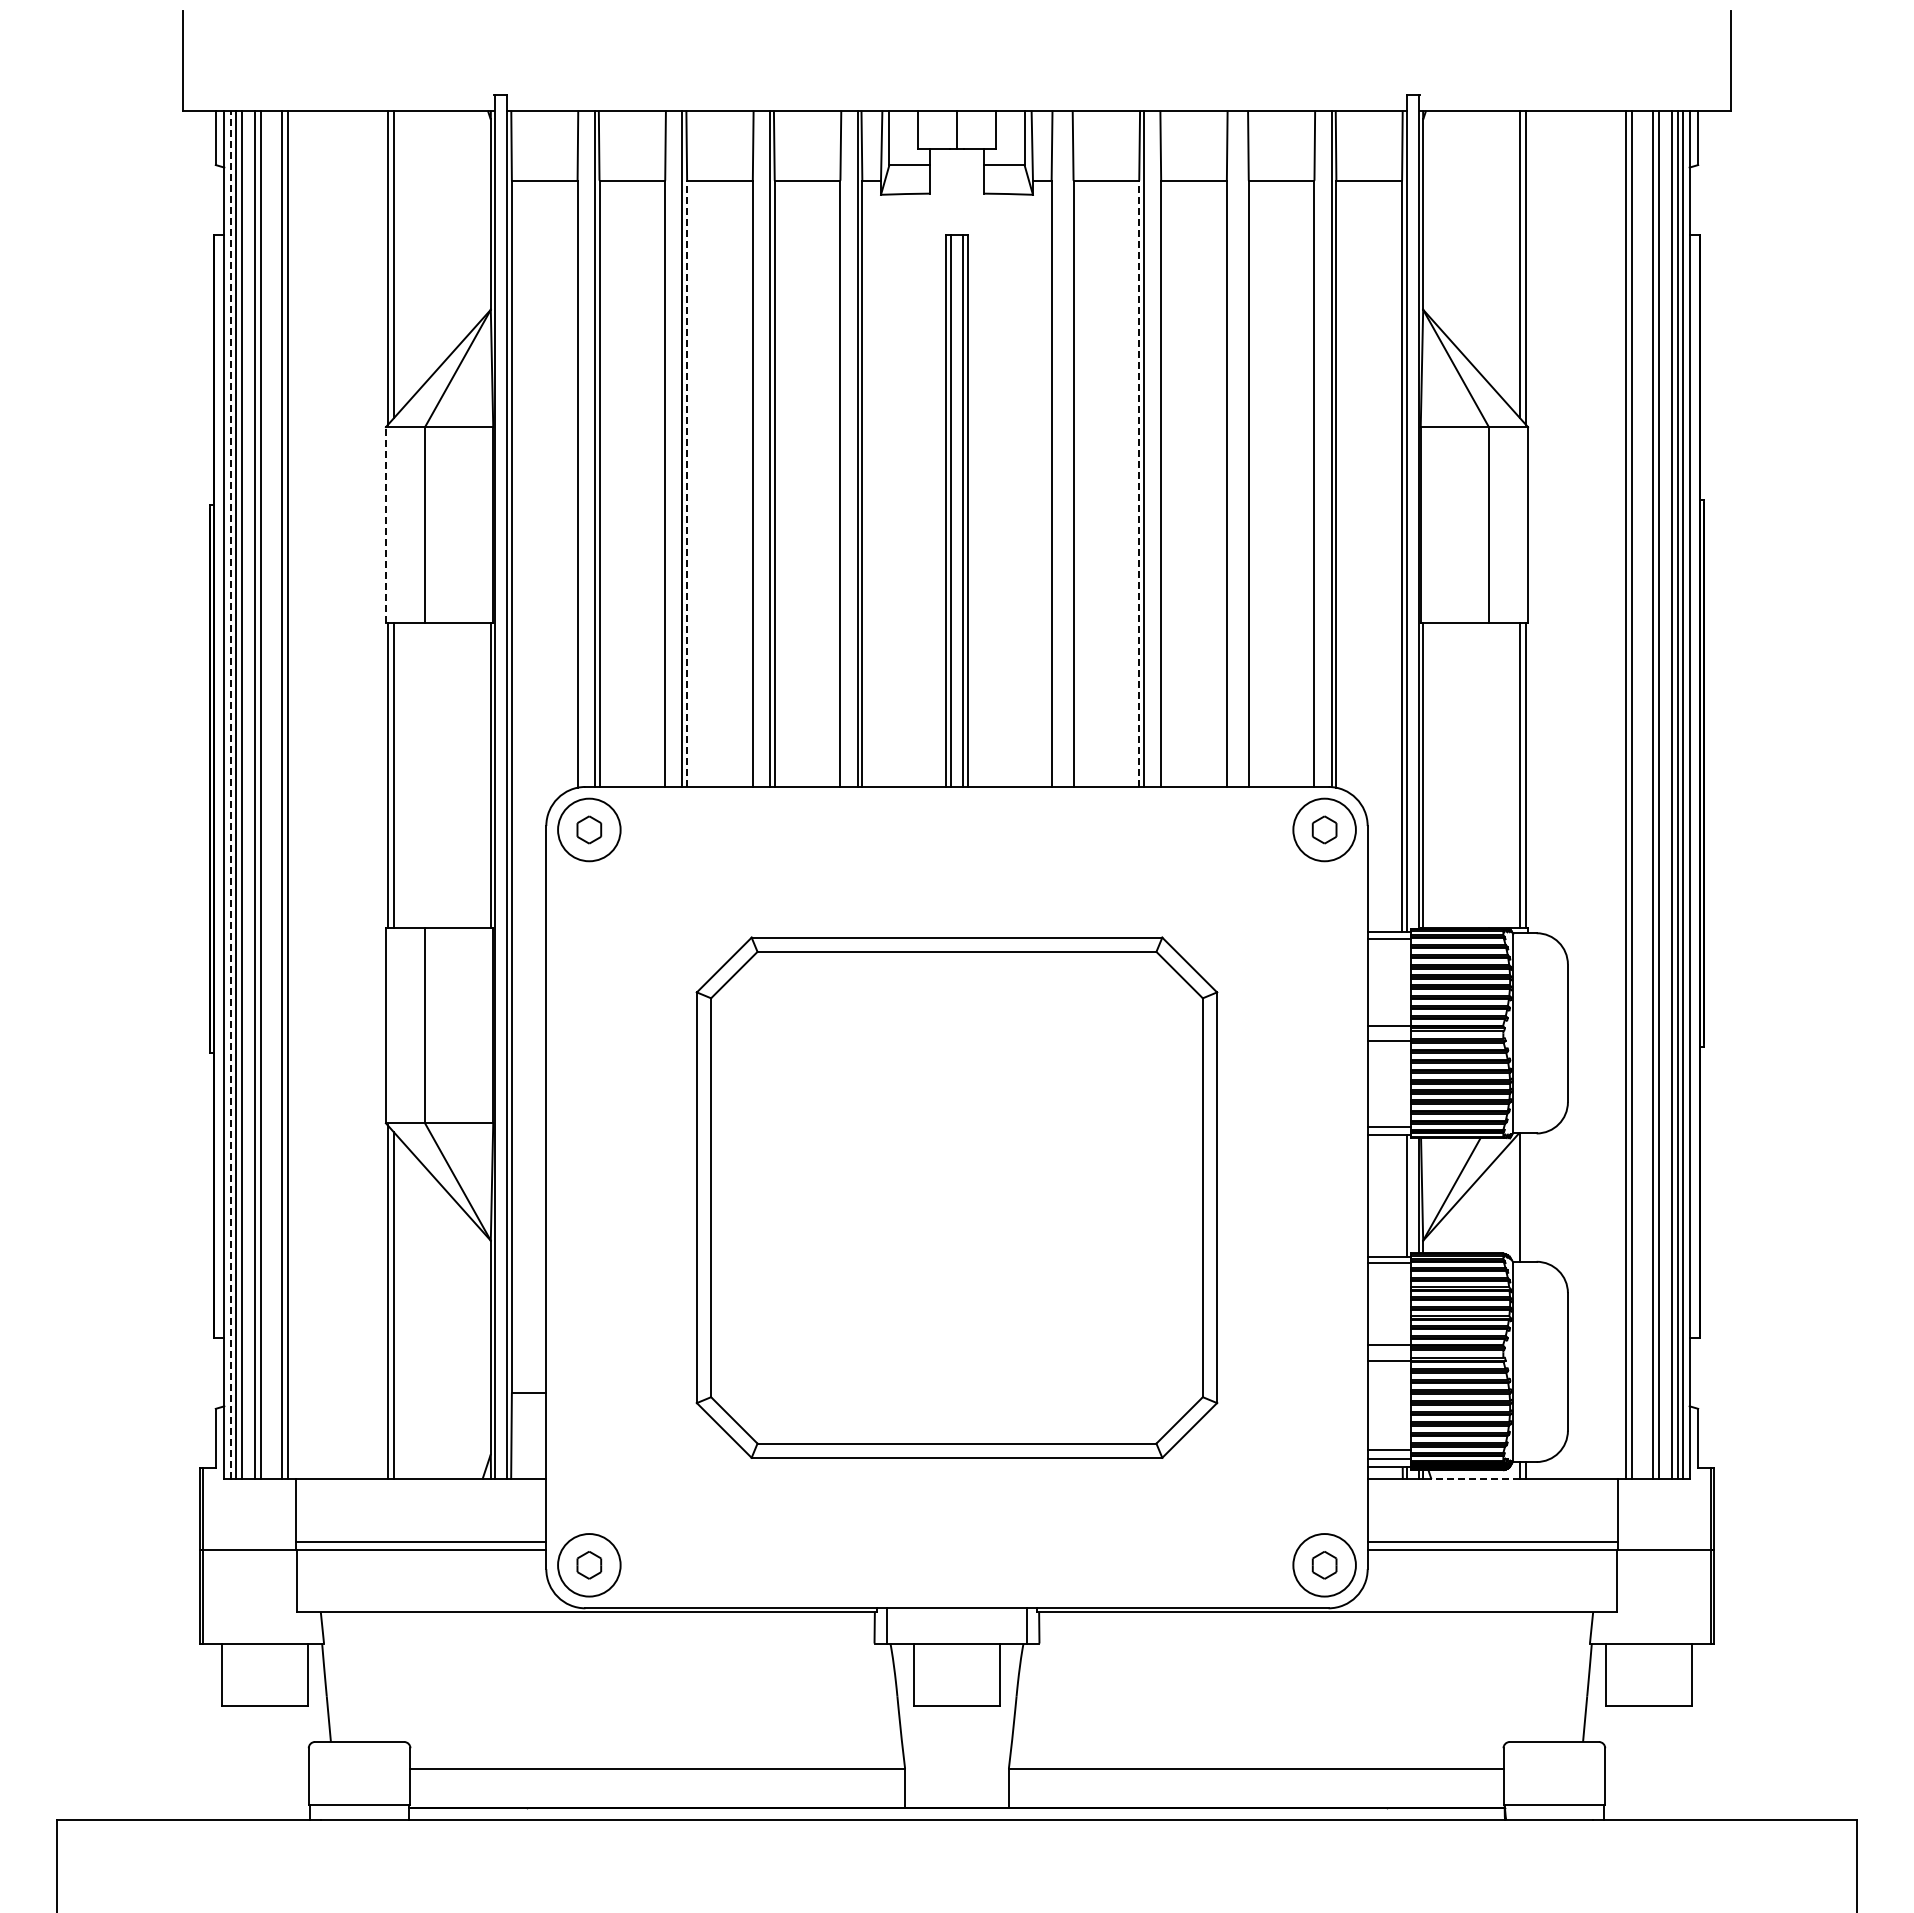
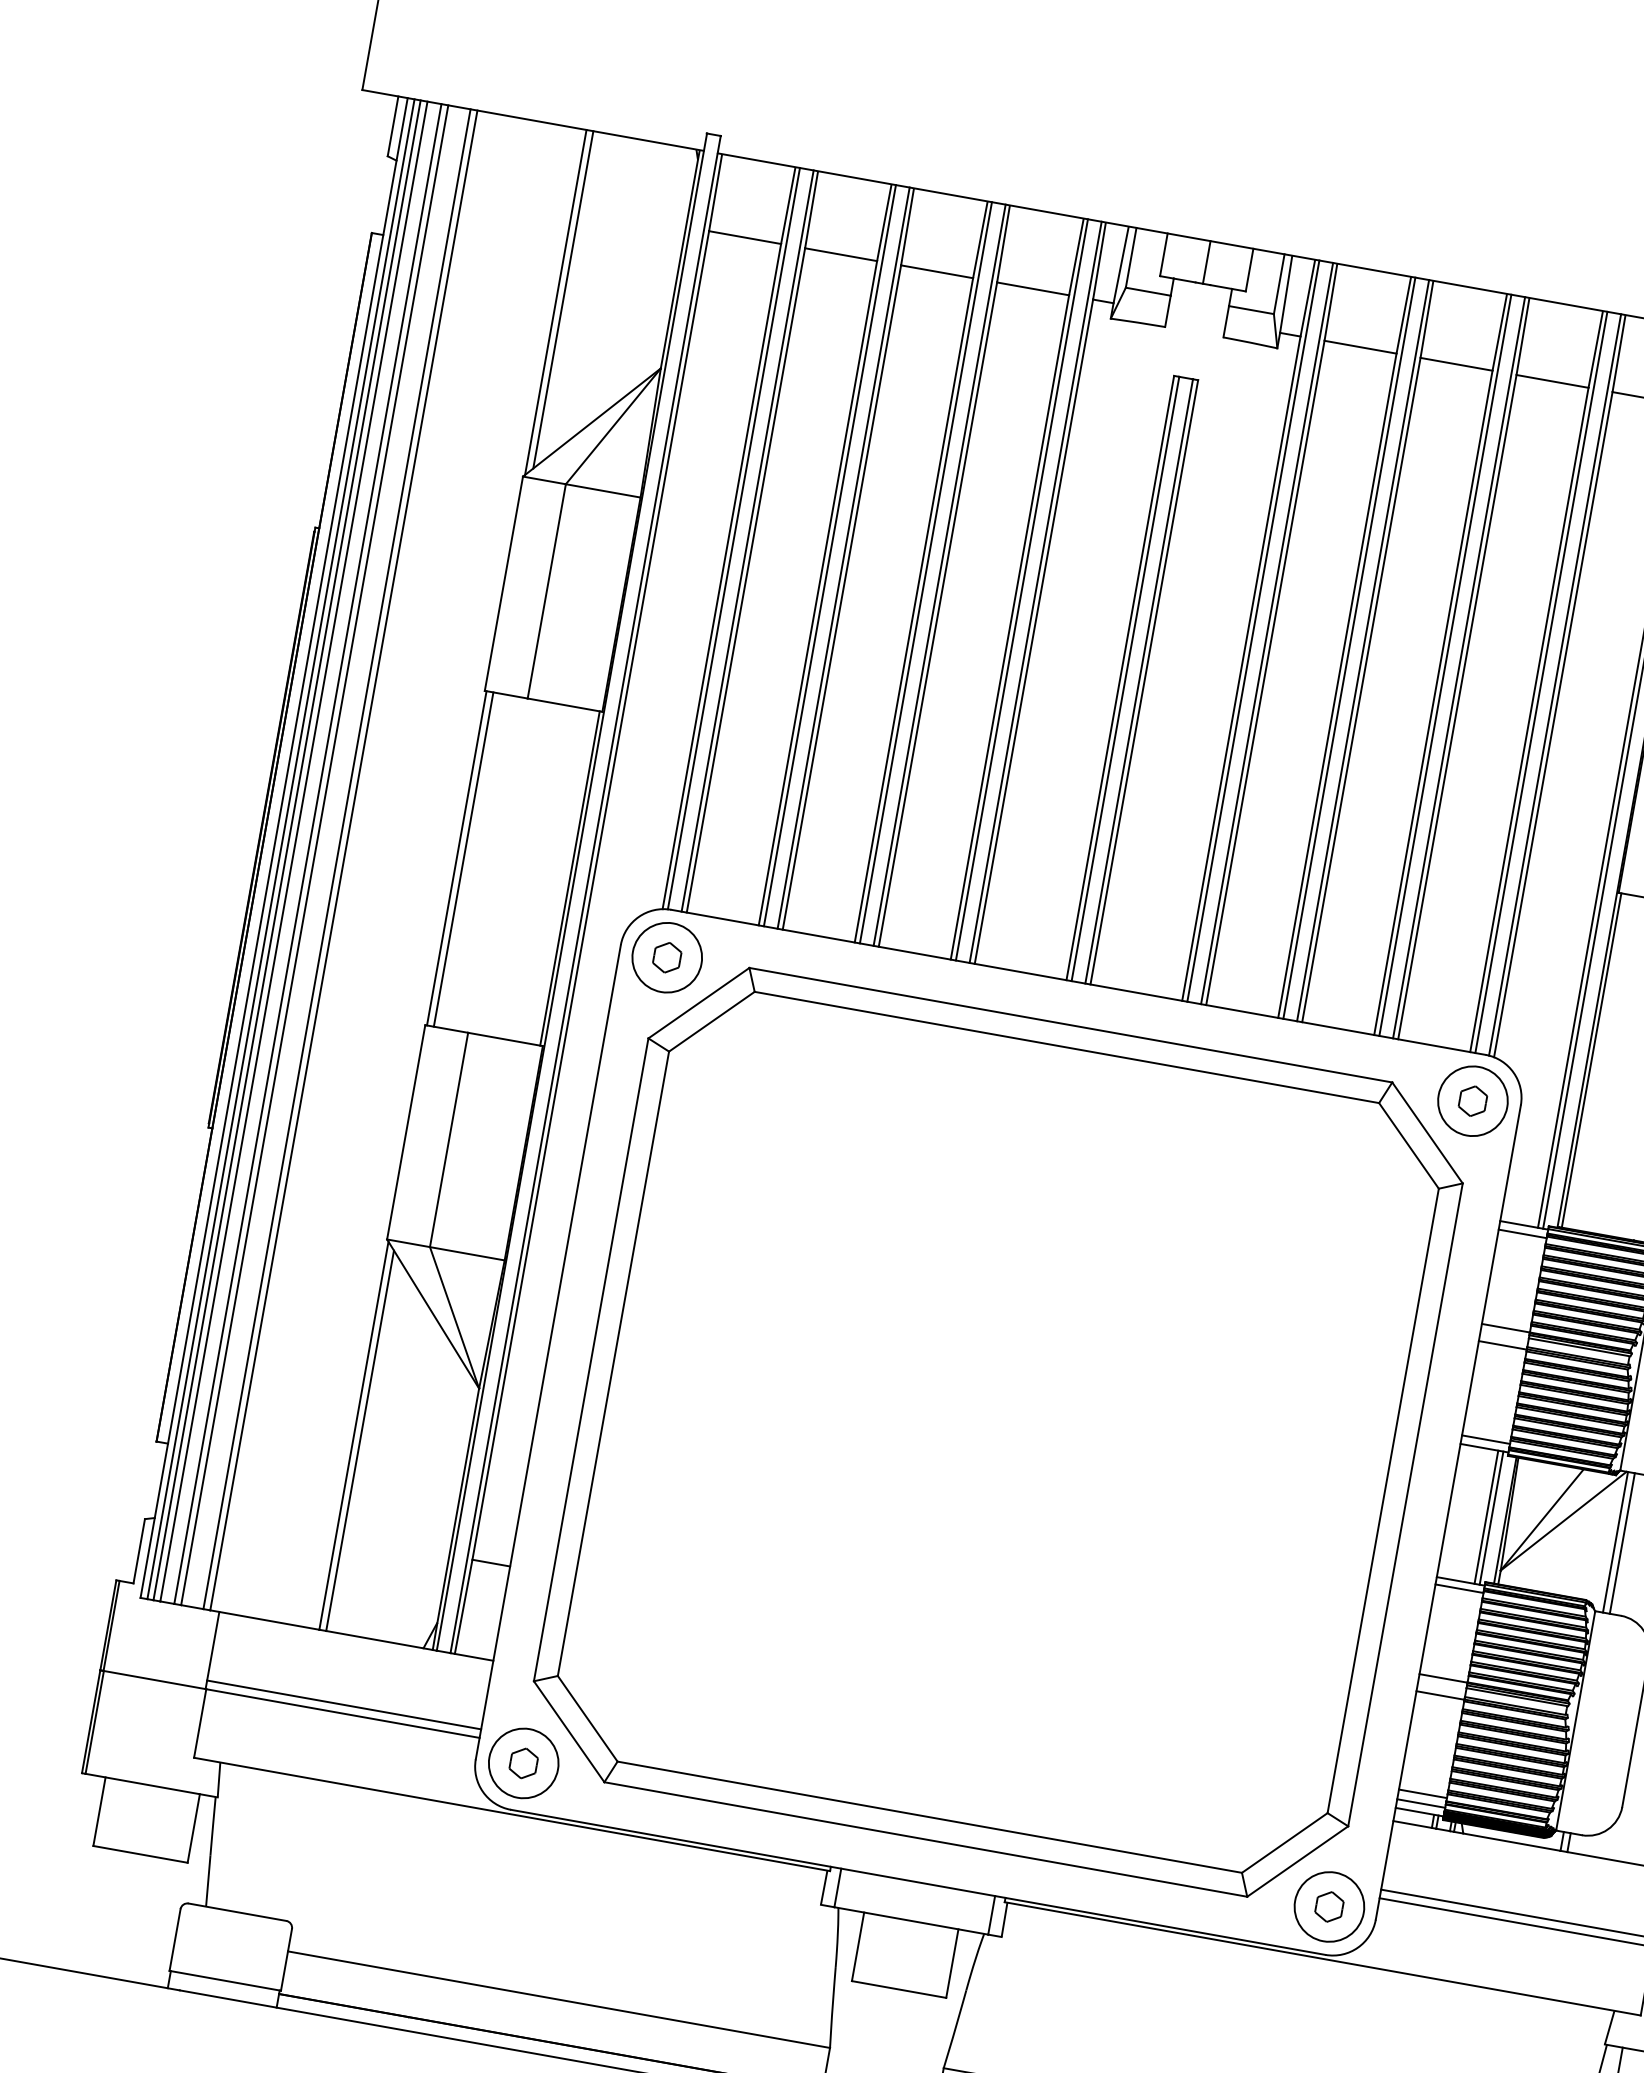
line: (582, 448) -> (734, 538), added
line: (669, 448) -> (829, 555), added
line: (757, 448) -> (925, 572), added
line: (845, 448) -> (1022, 589), added
line: (1056, 448) -> (1253, 630), added
line: (1068, 448) -> (1266, 633), added
line: (1156, 448) -> (1363, 650), added
line: (1231, 448) -> (1445, 665), added
line: (1244, 448) -> (1459, 667), added
line: (1319, 448) -> (1541, 682), added
line: (687, 483) -> (842, 597), dashed -> solid
line: (1139, 483) -> (1337, 685), dashed -> solid
line: (385, 524) -> (503, 583), dashed -> solid
line: (230, 794) -> (280, 848), dashed -> solid
line: (1402, 1195) -> (1486, 1516), added
part: (956, 1197) -> (997, 1432), size x1.43
line: (1526, 1197) -> (1622, 1543), added
line: (1475, 1479) -> (1511, 1842), dashed -> solid

